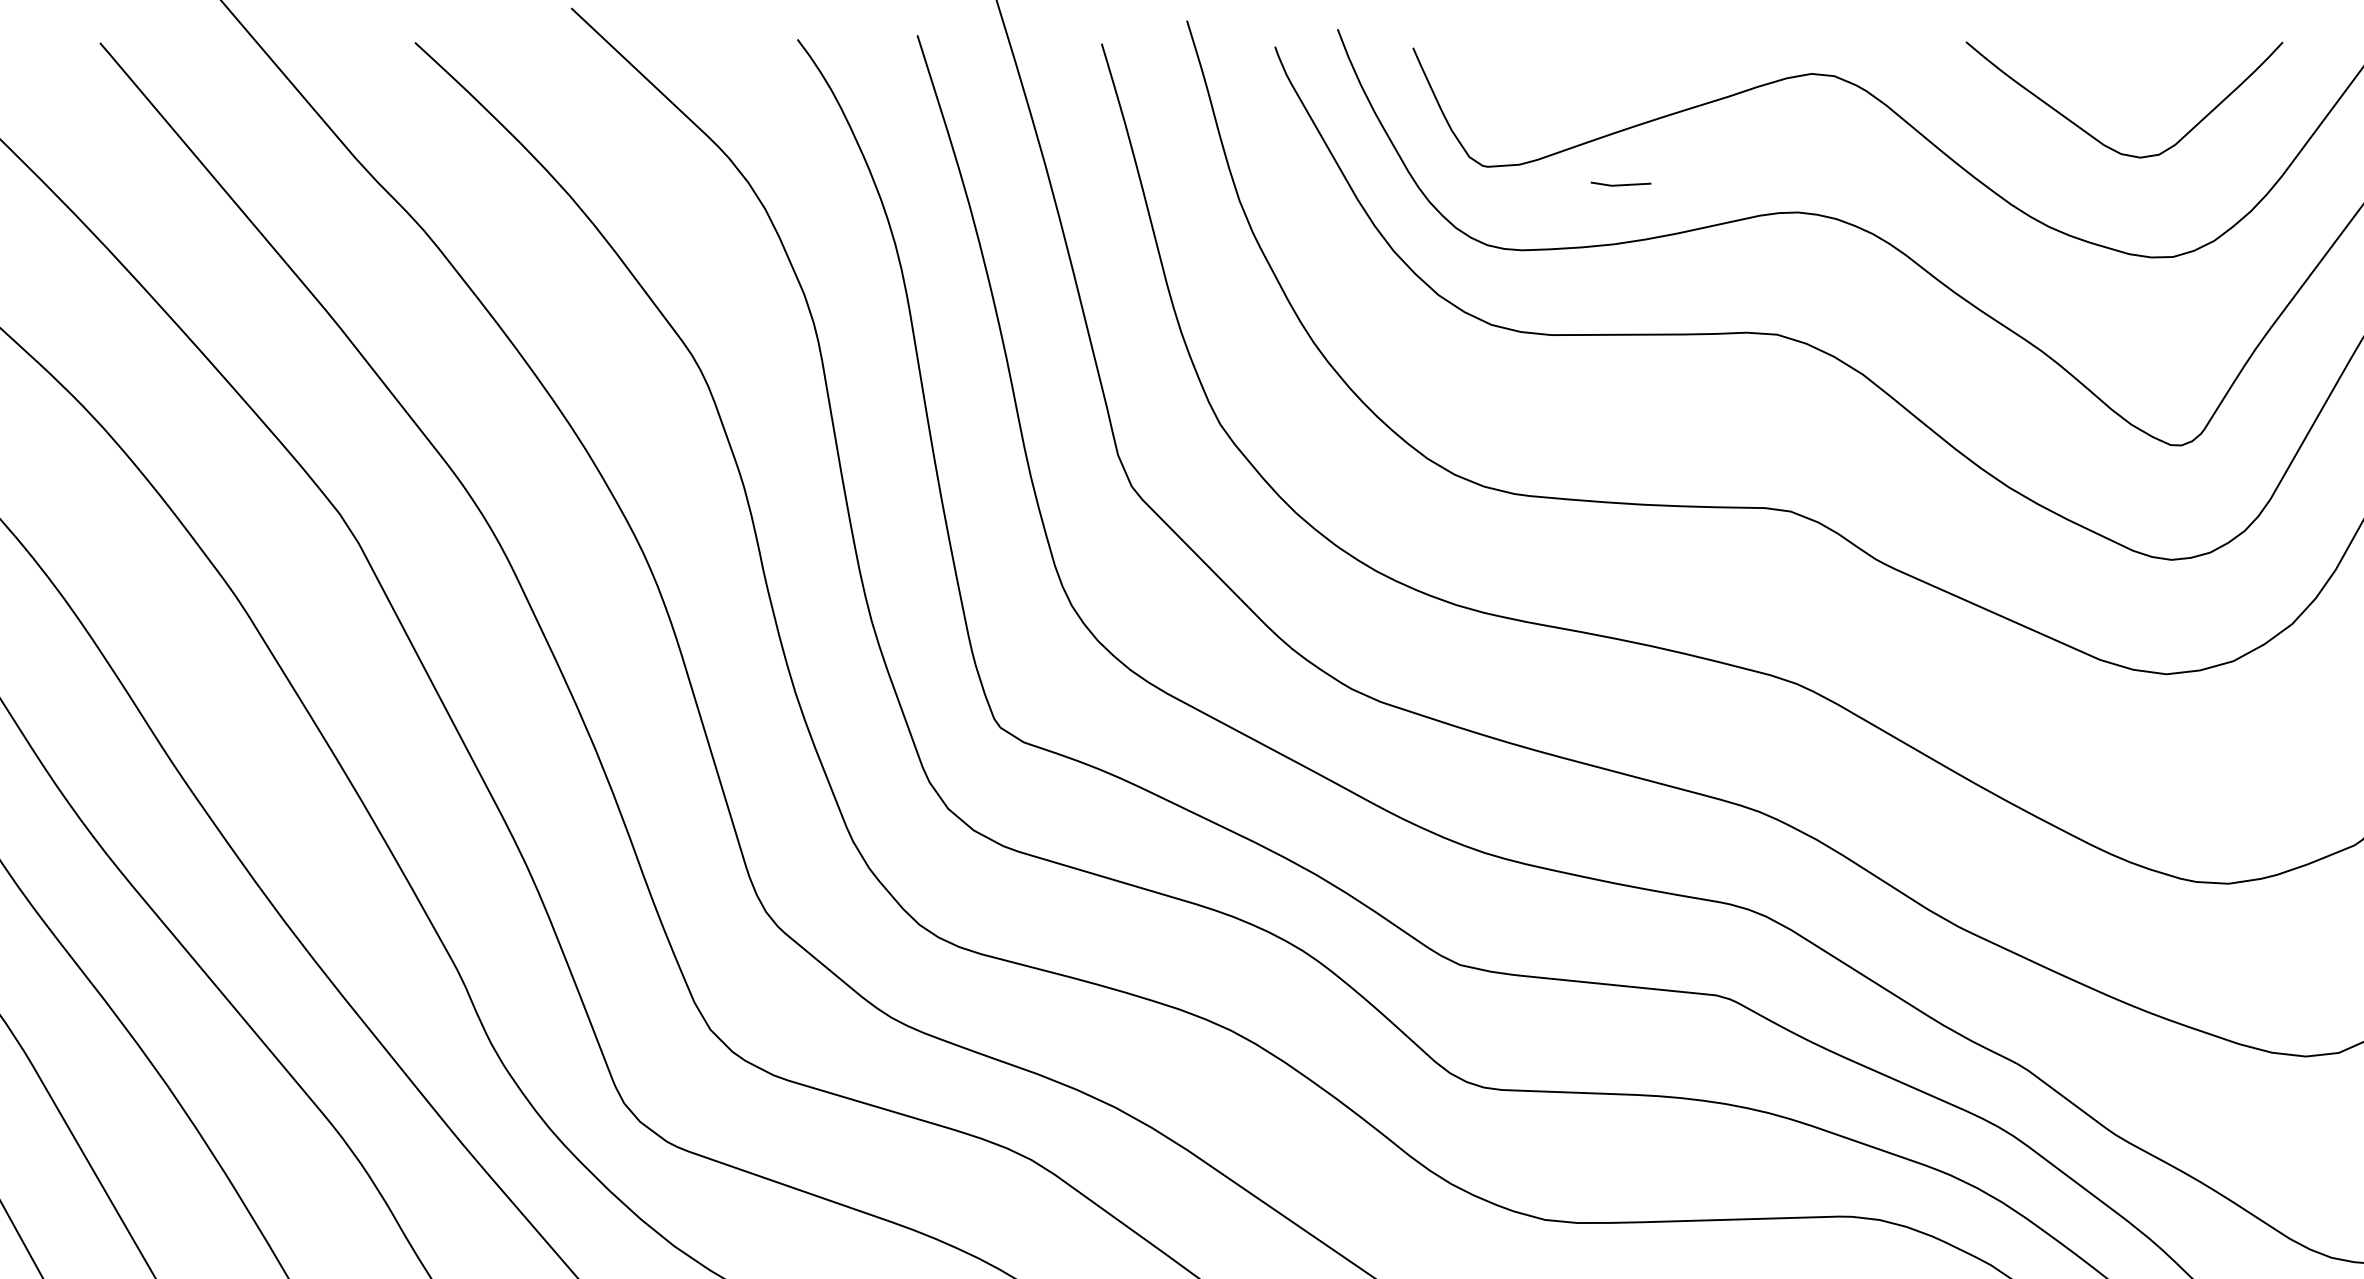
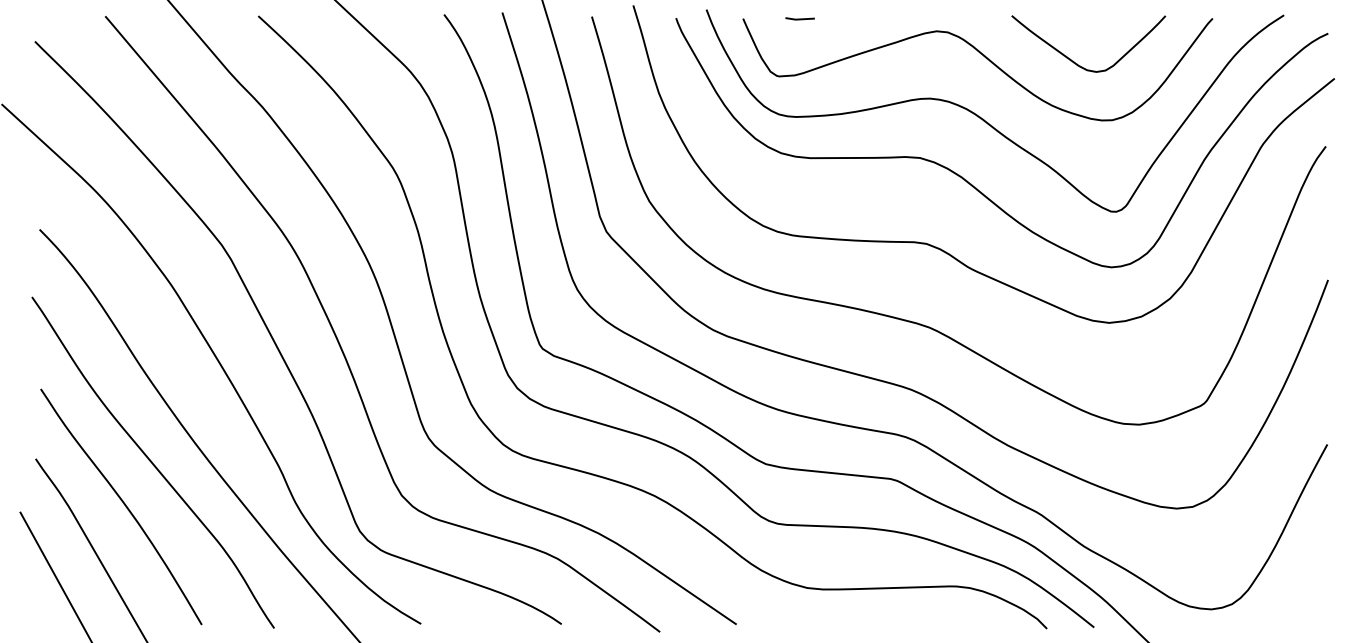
line: (1619, 183) -> (799, 18), moved

